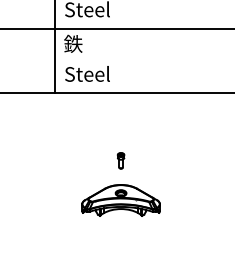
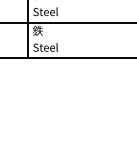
part: (119, 184) -> (63, 108), removed

